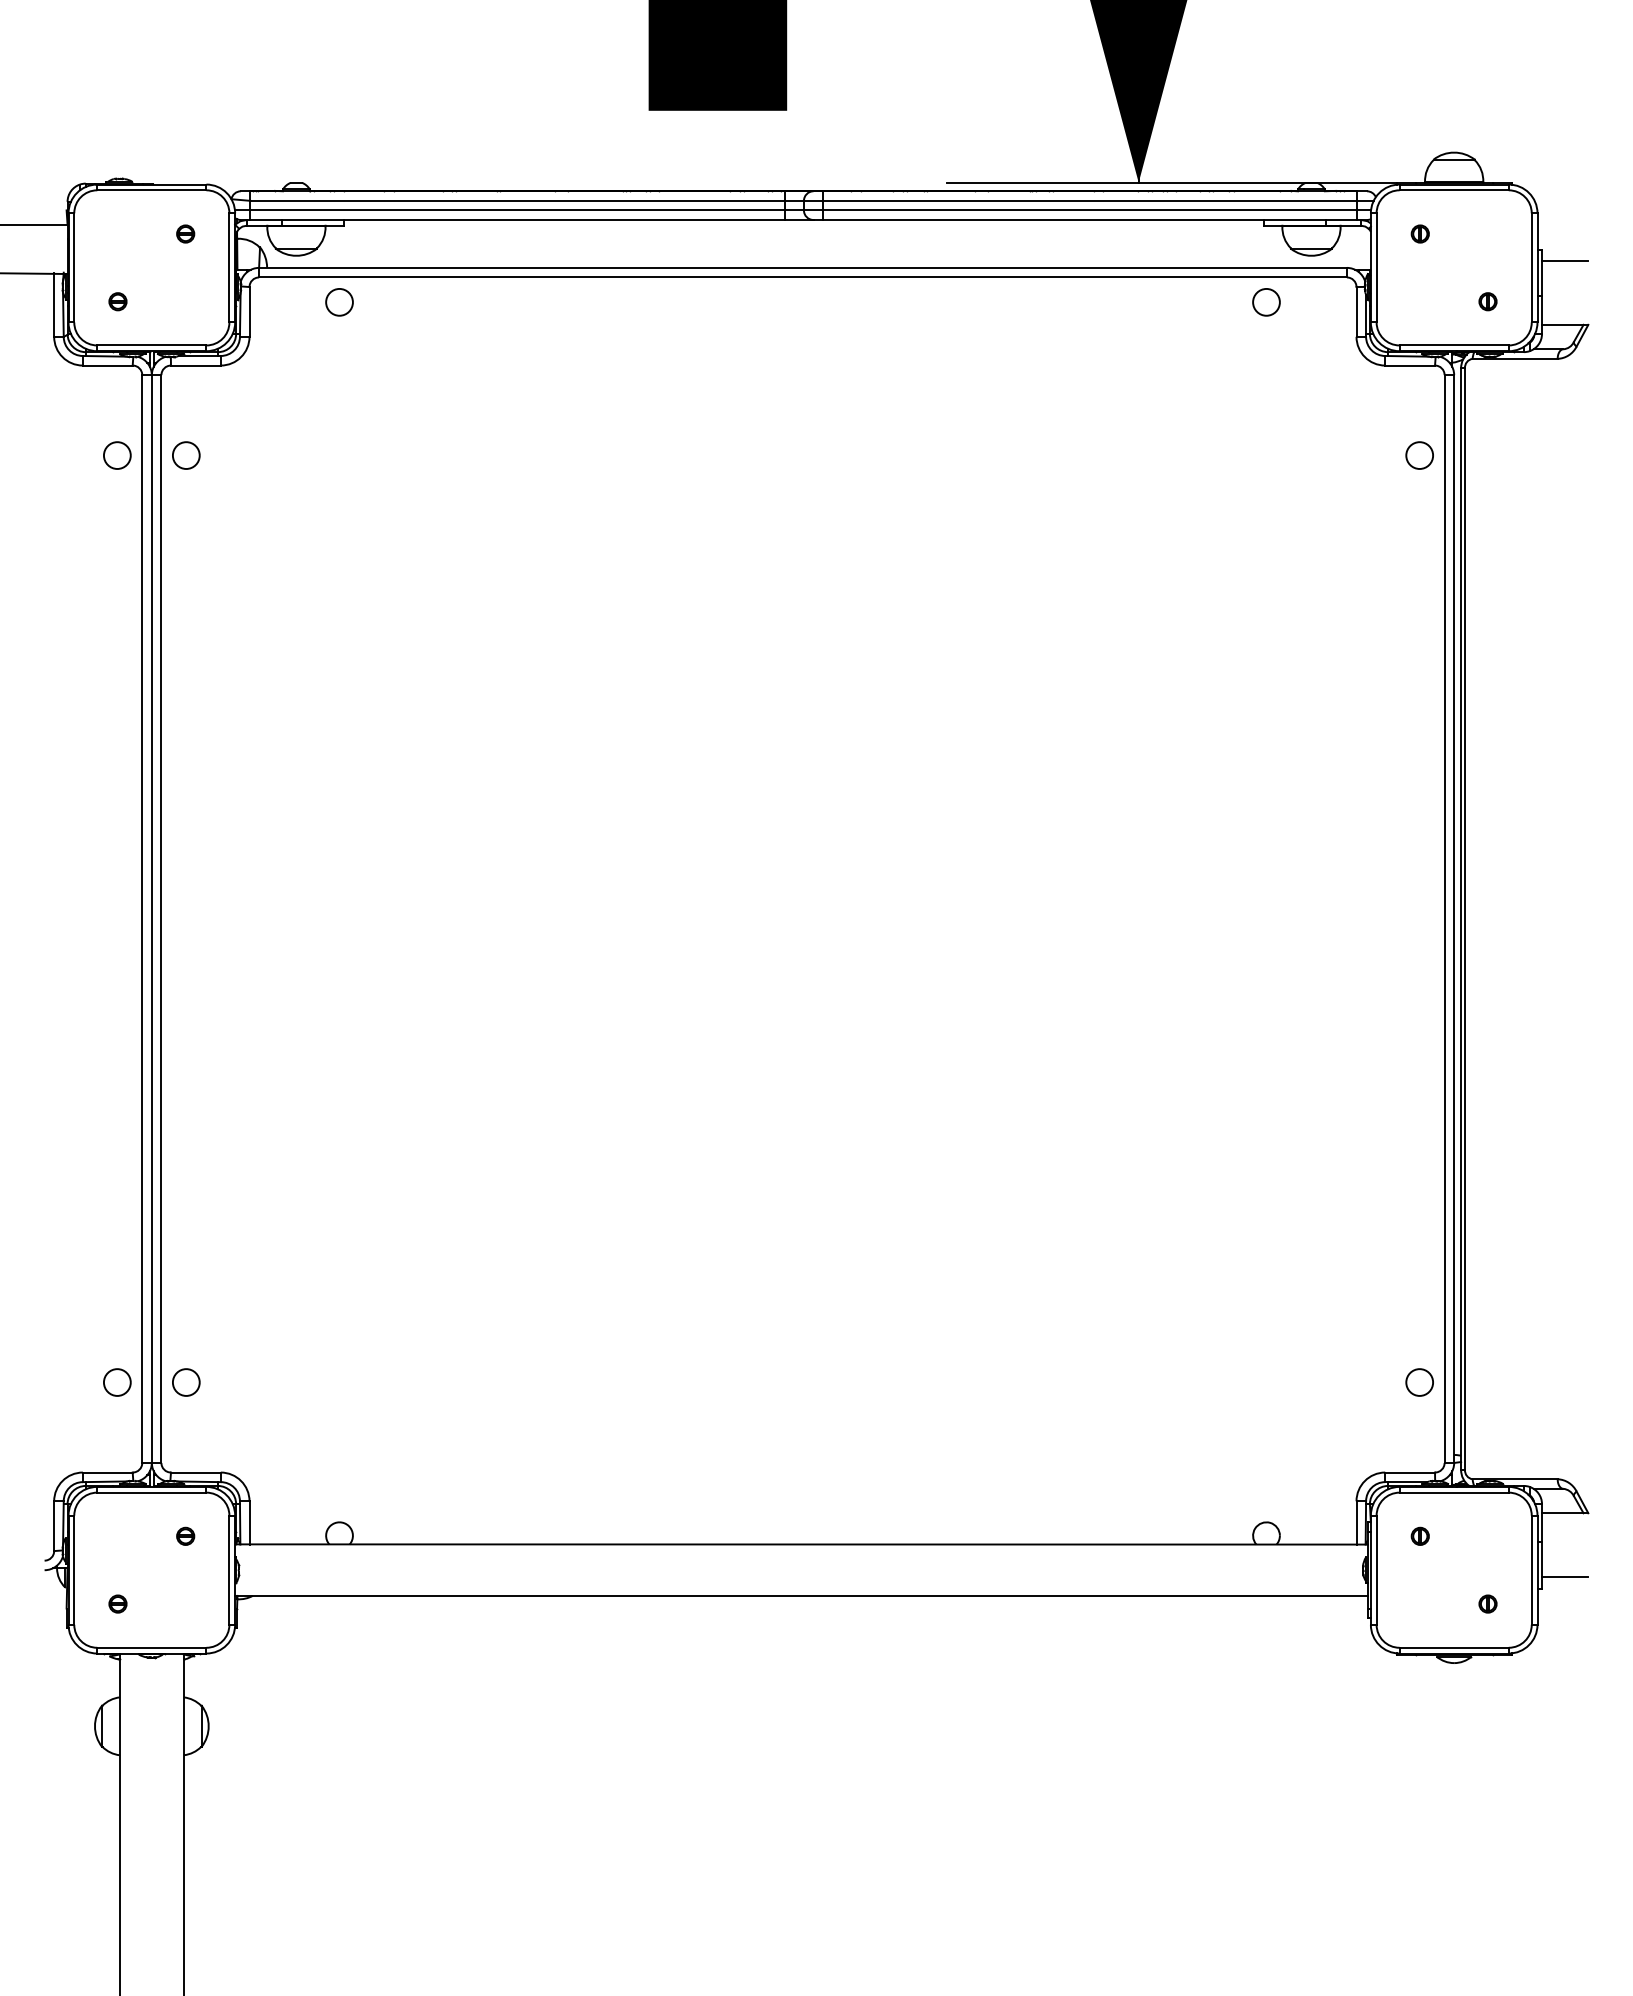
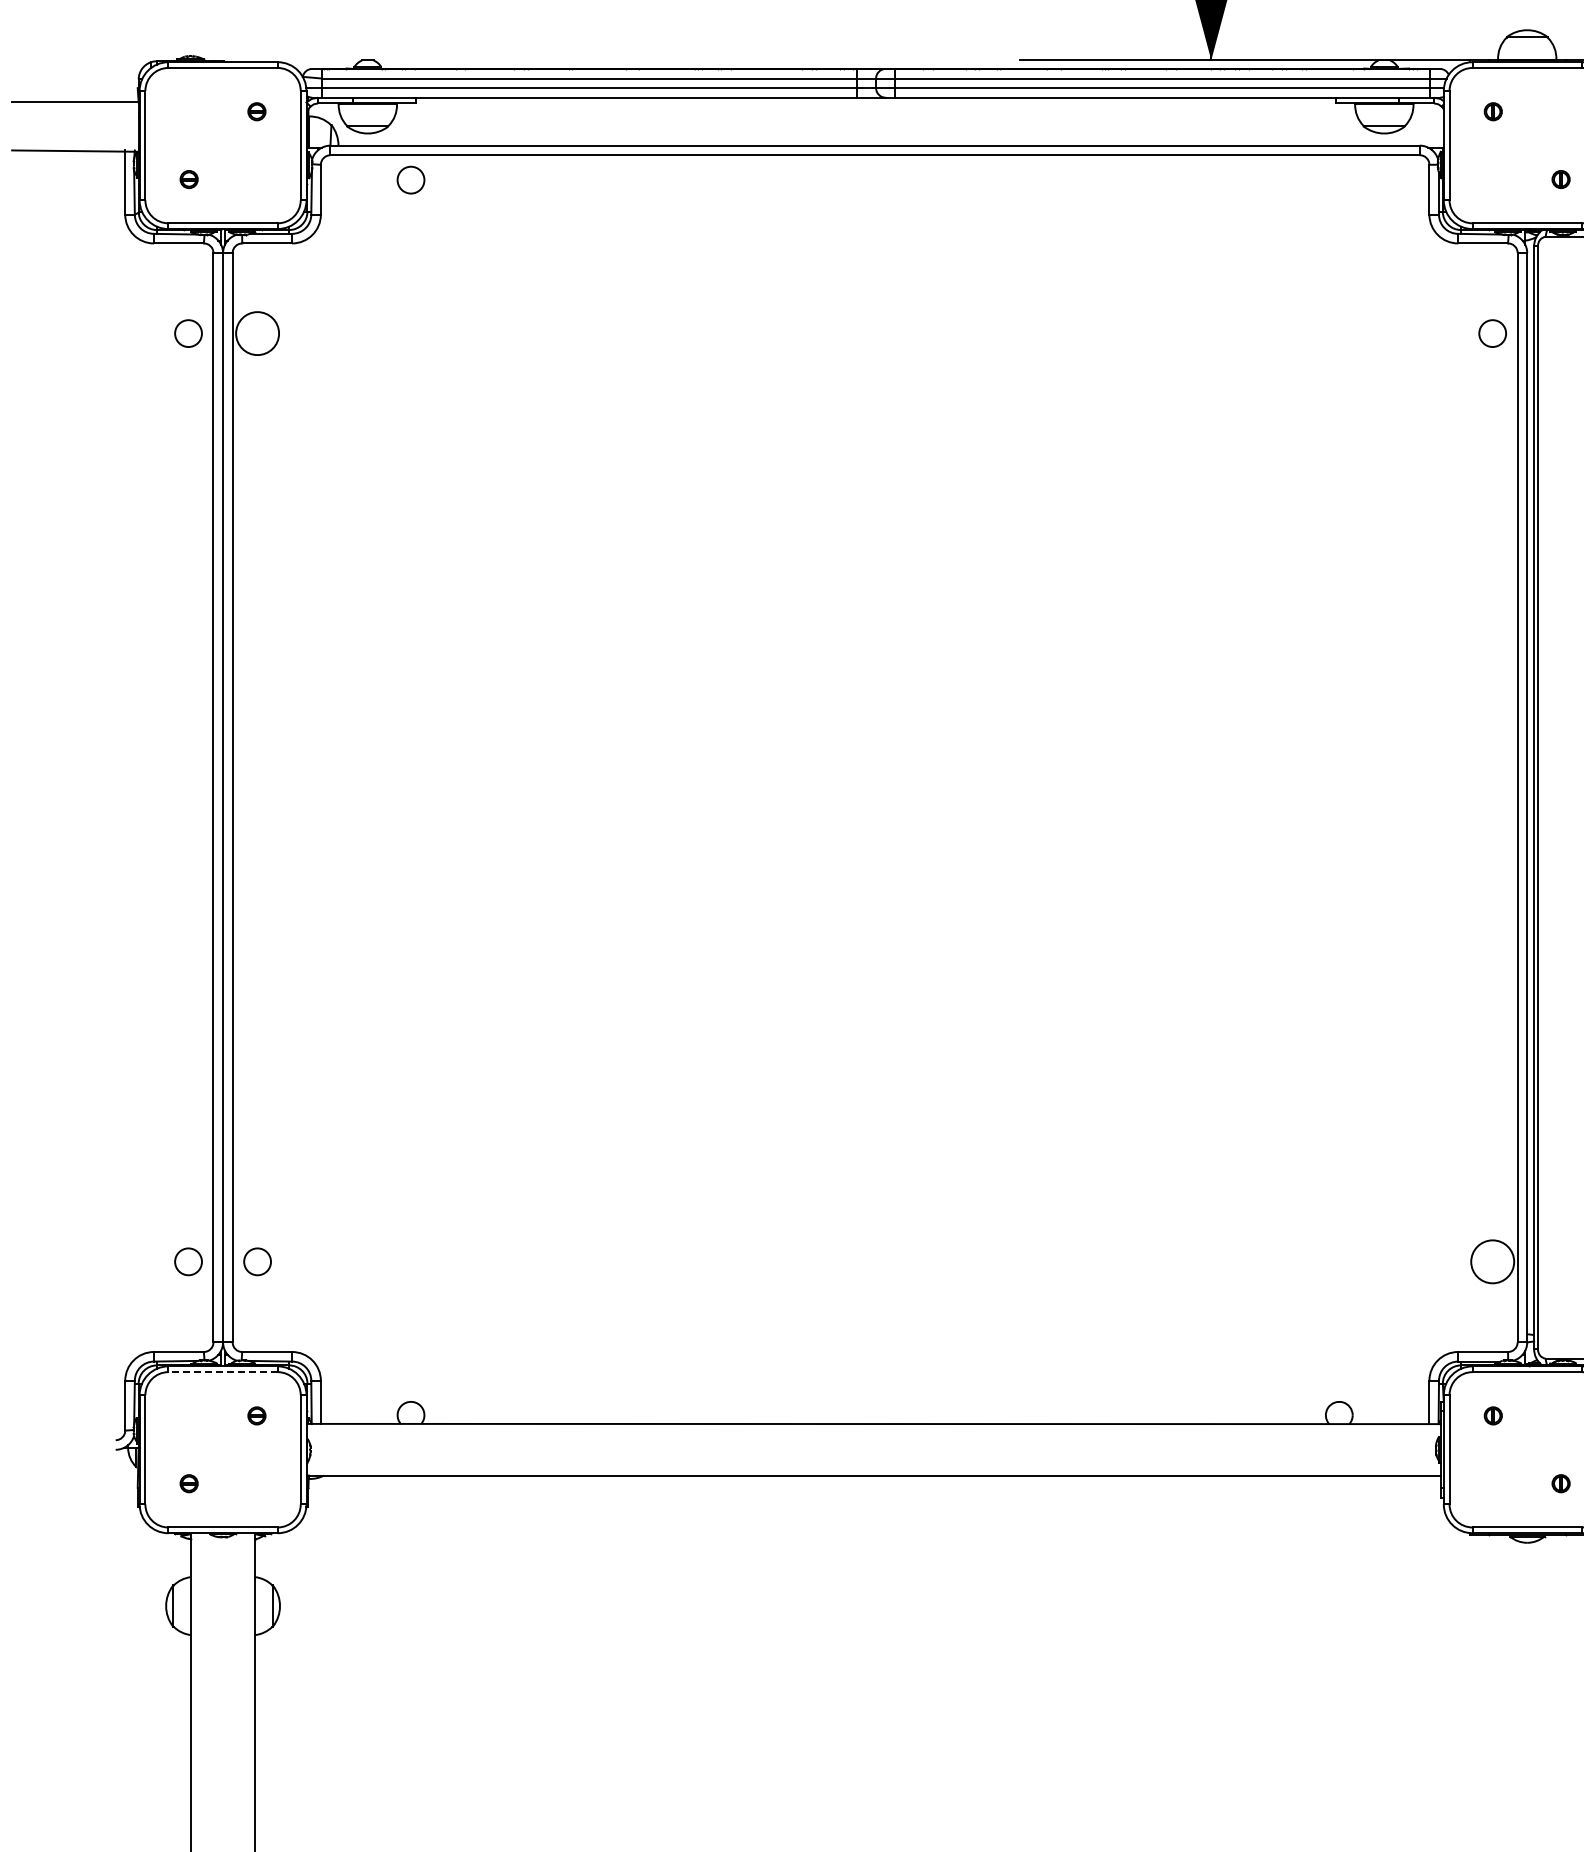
circle: (1266, 302) -> (1339, 180), removed
circle: (185, 455) -> (256, 333), size x1.6
circle: (1419, 1382) -> (1492, 1261), size x1.6
line: (151, 1492) -> (222, 1371), solid -> dashed

